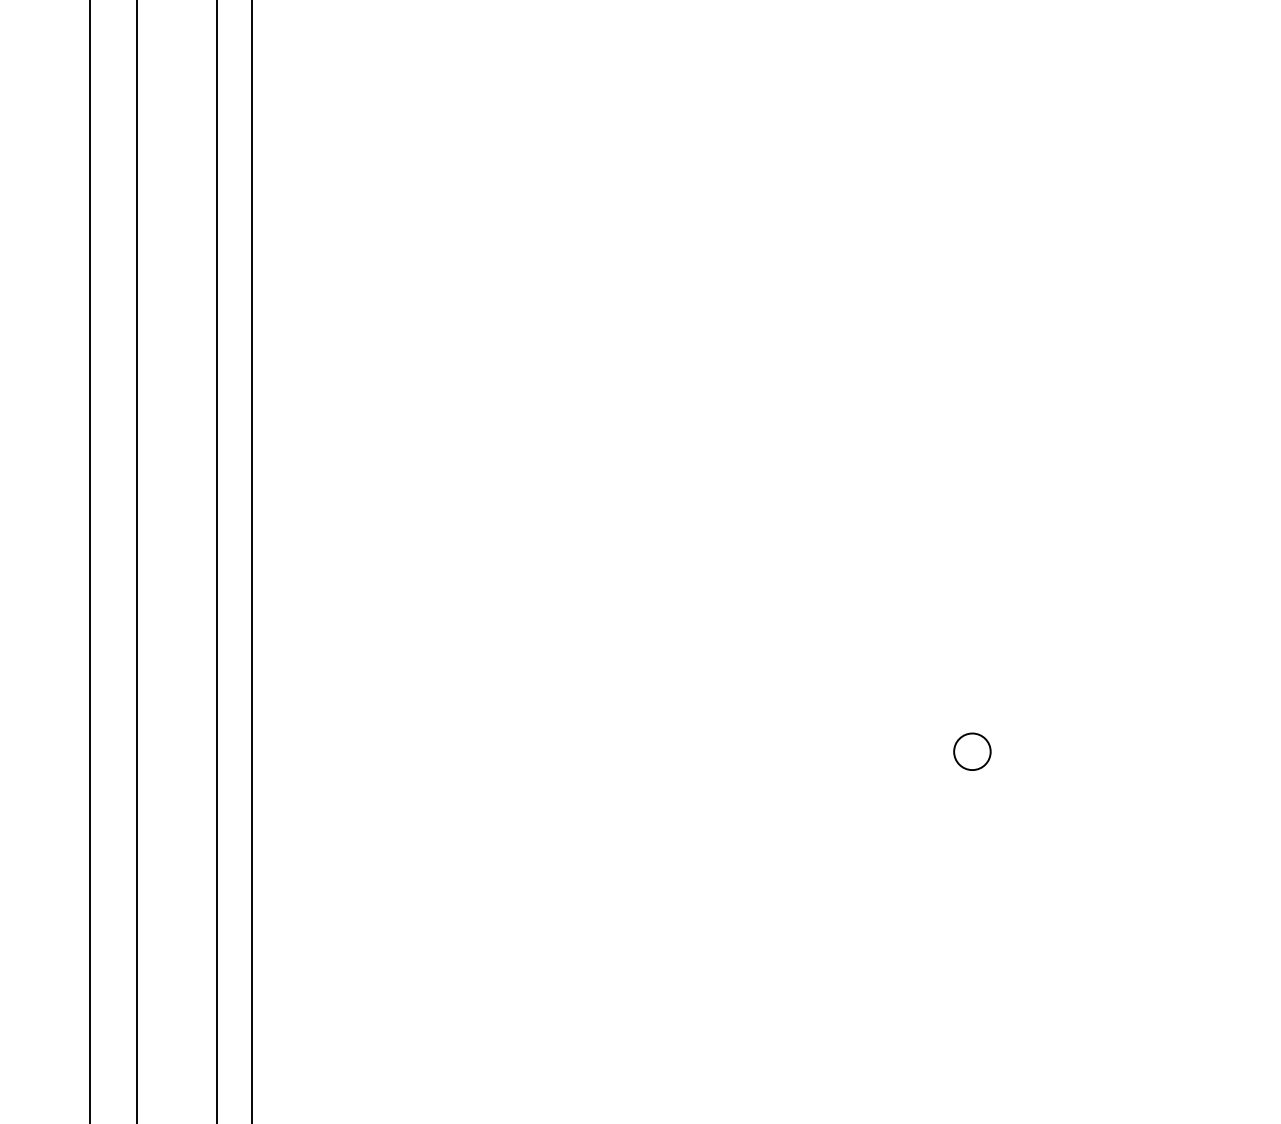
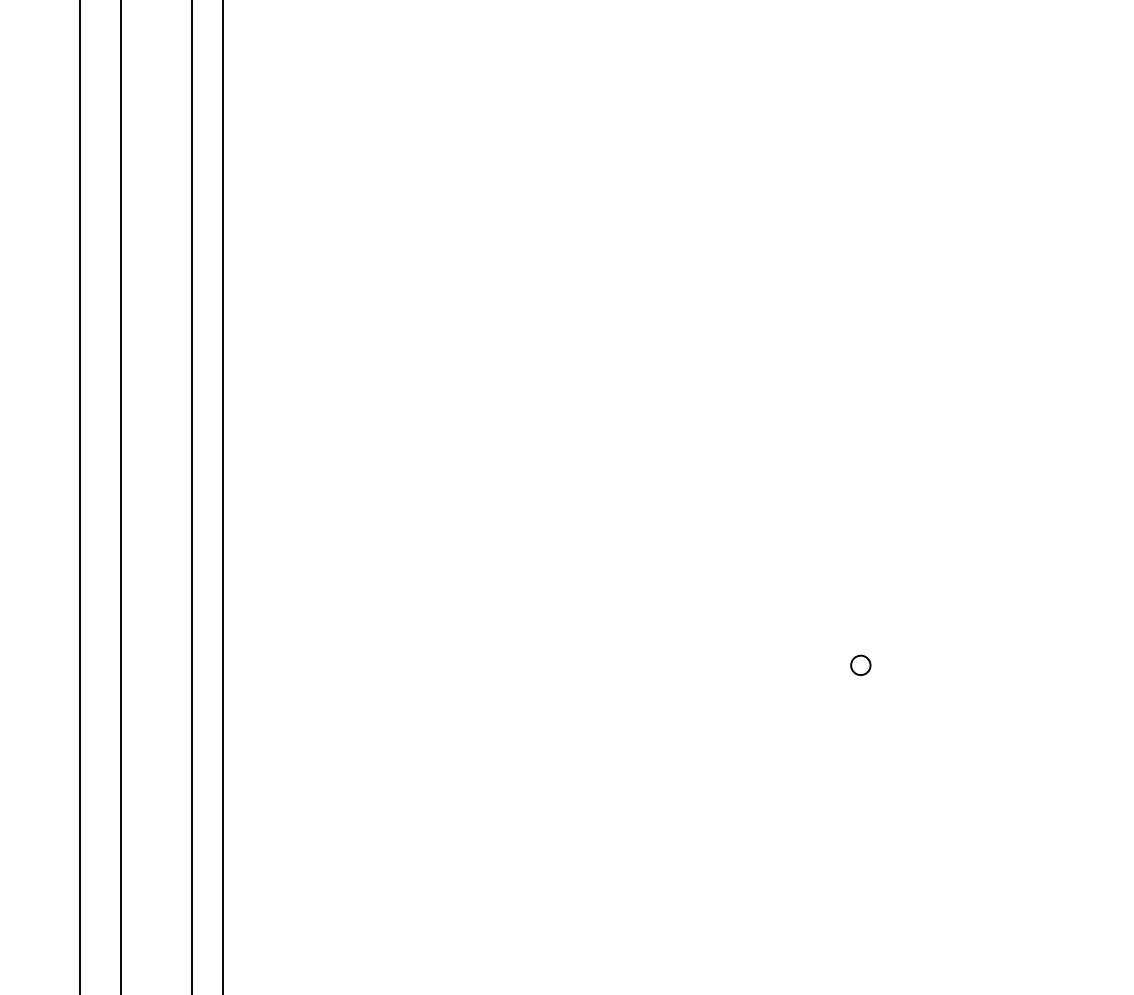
circle: (972, 751) -> (860, 665), size x0.6

